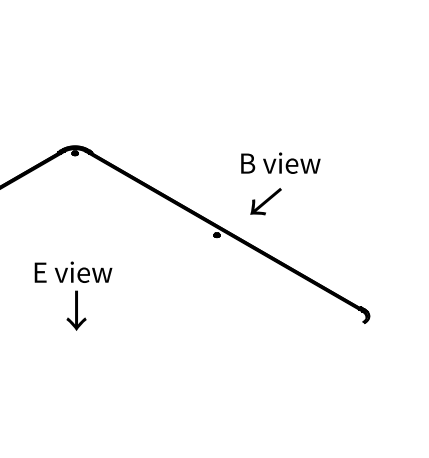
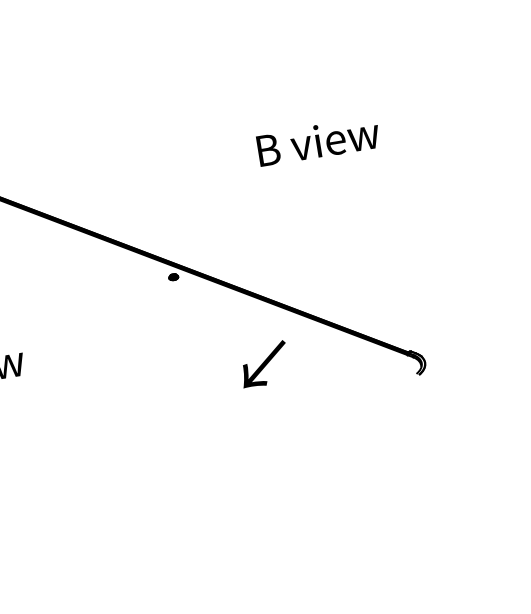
text: (280, 162) -> (317, 140), moved
text: (265, 201) -> (263, 364), moved

